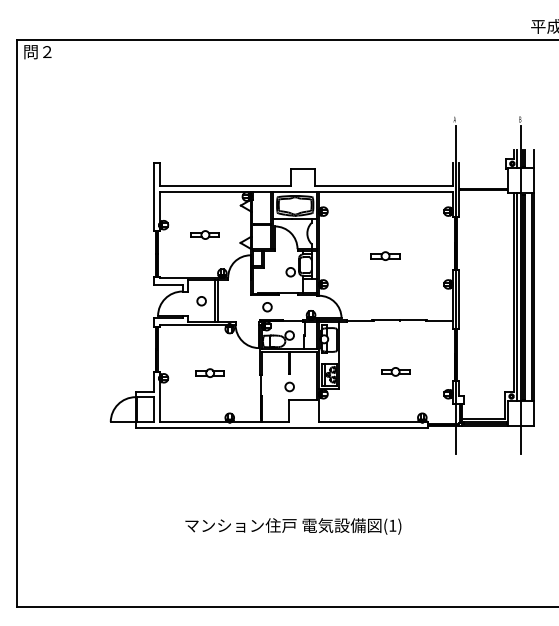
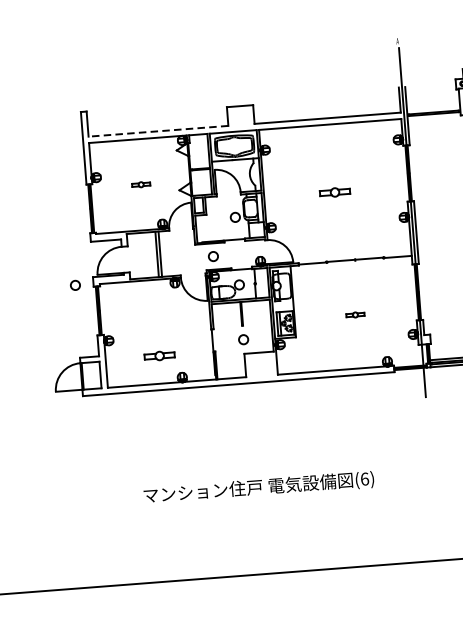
line: (225, 186) -> (158, 131), solid -> dashed
part: (204, 234) -> (140, 184), size x0.6
circle: (201, 301) -> (75, 285), moved
part: (395, 371) -> (355, 314), size x0.6
part: (209, 372) -> (158, 355), moved
text: (392, 525) -> (364, 478), (1) -> (6)

